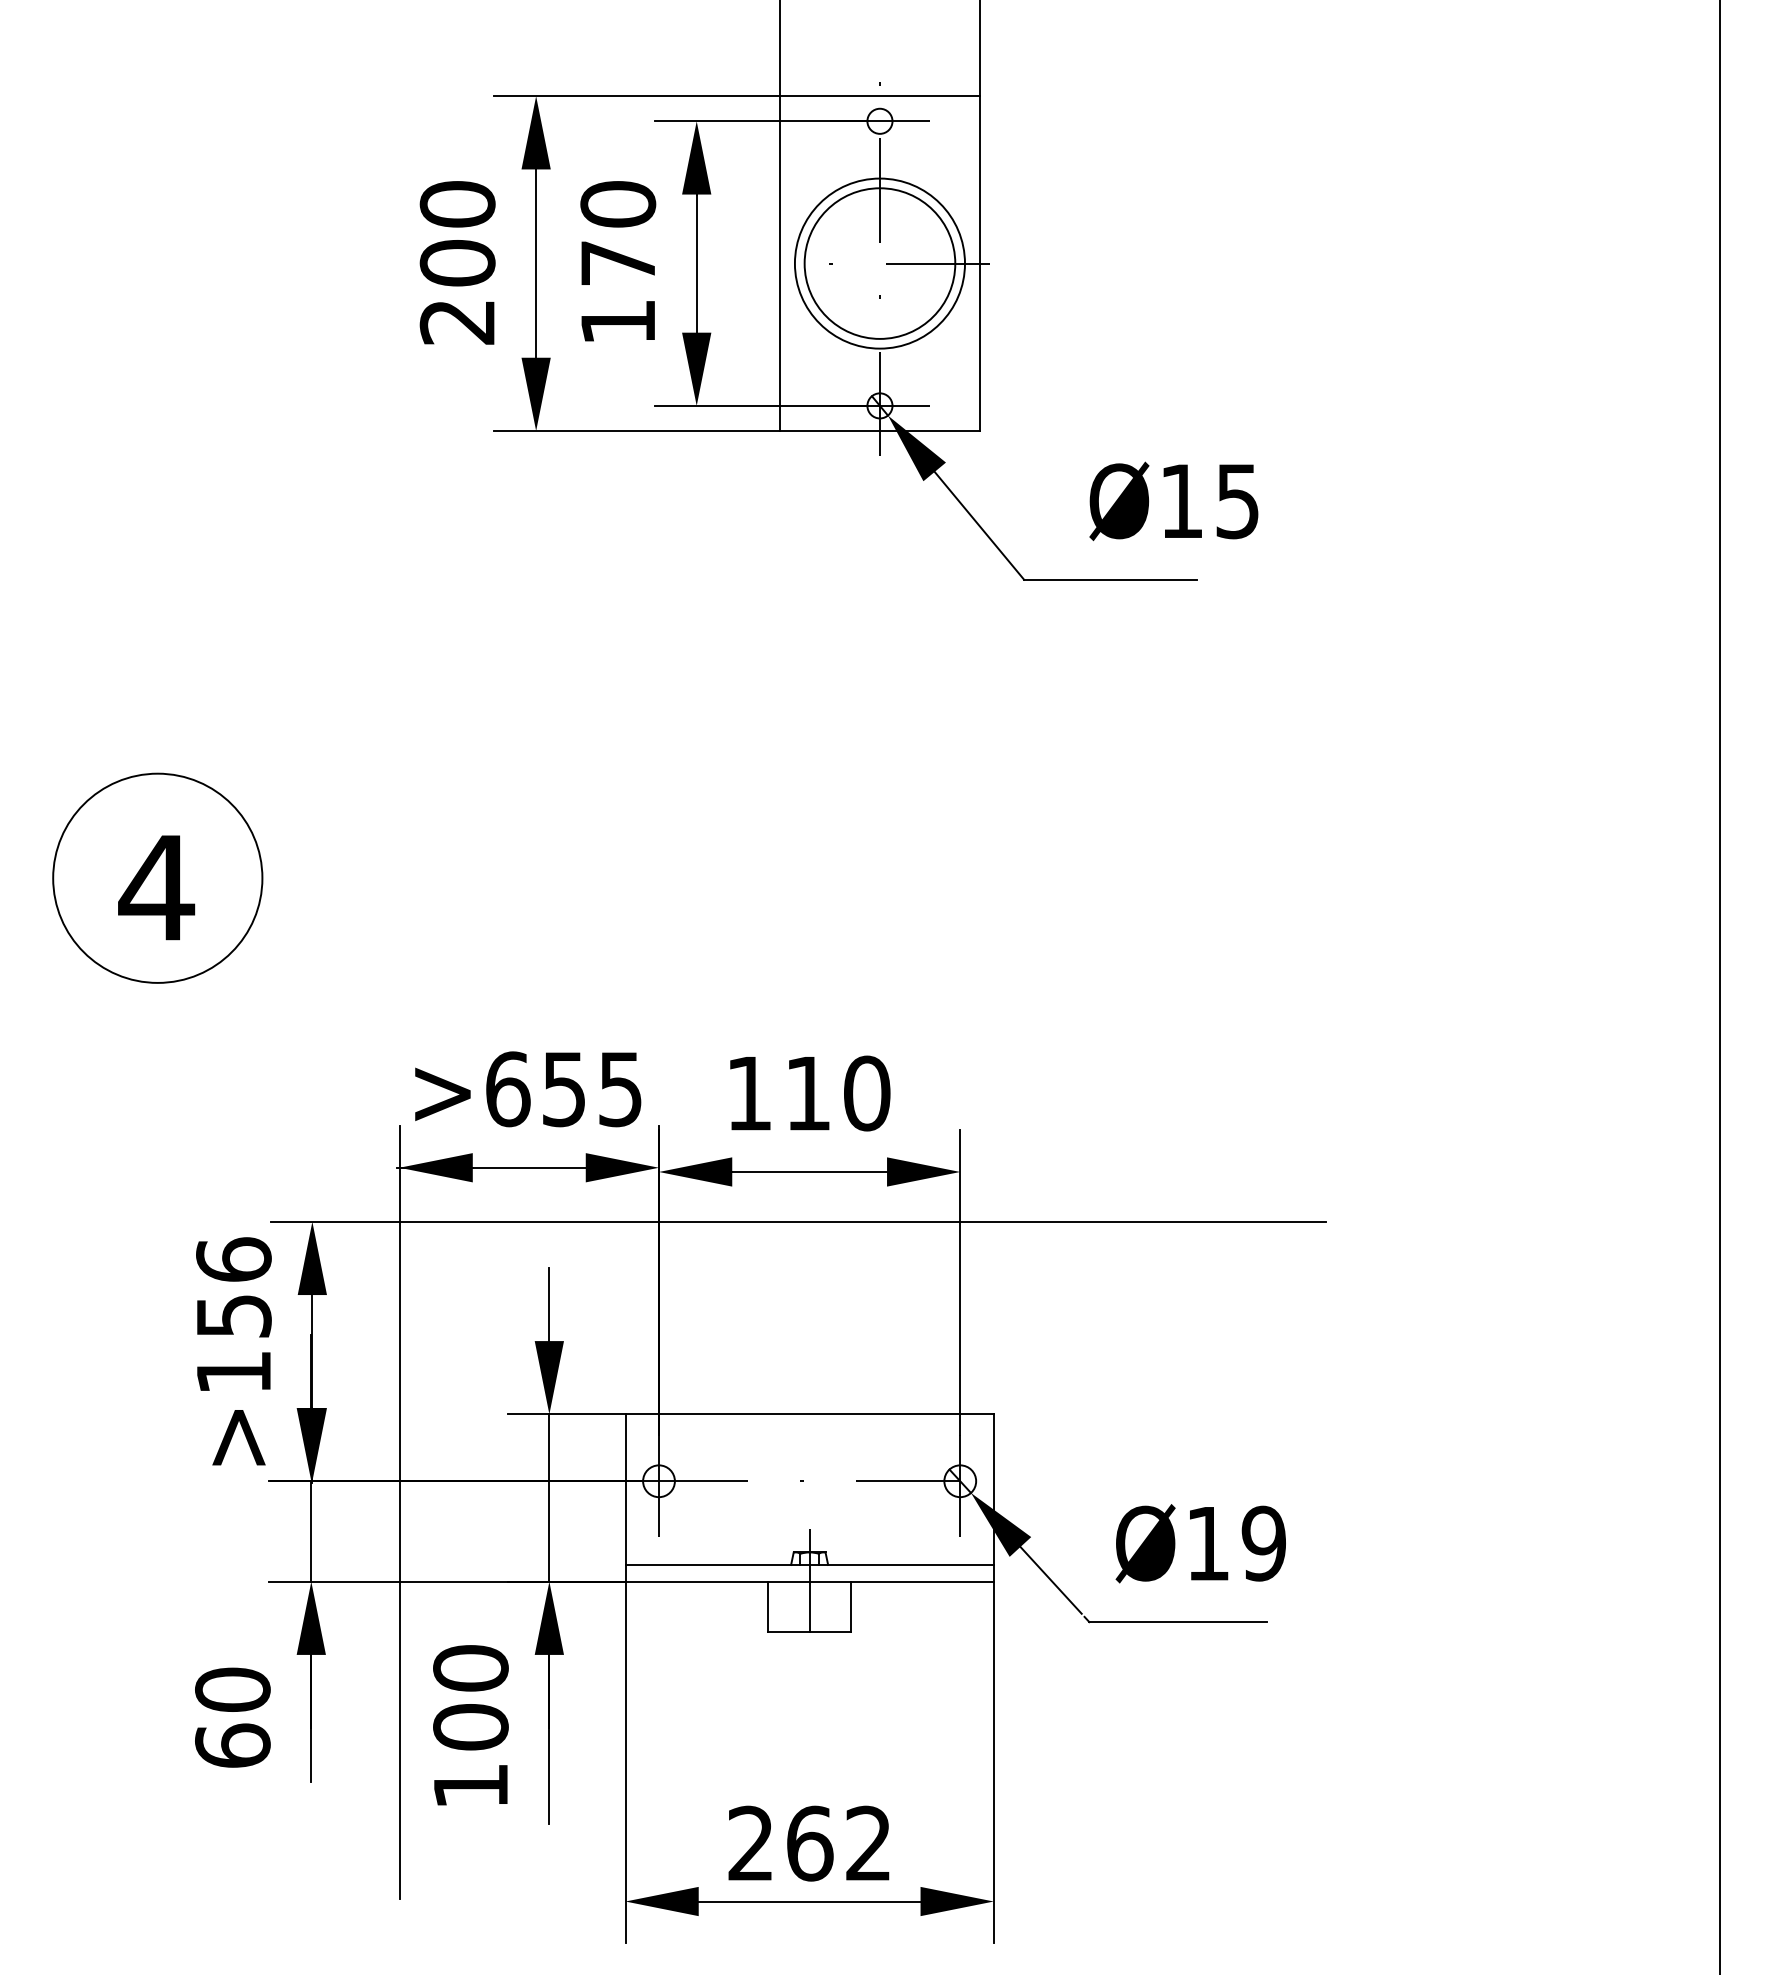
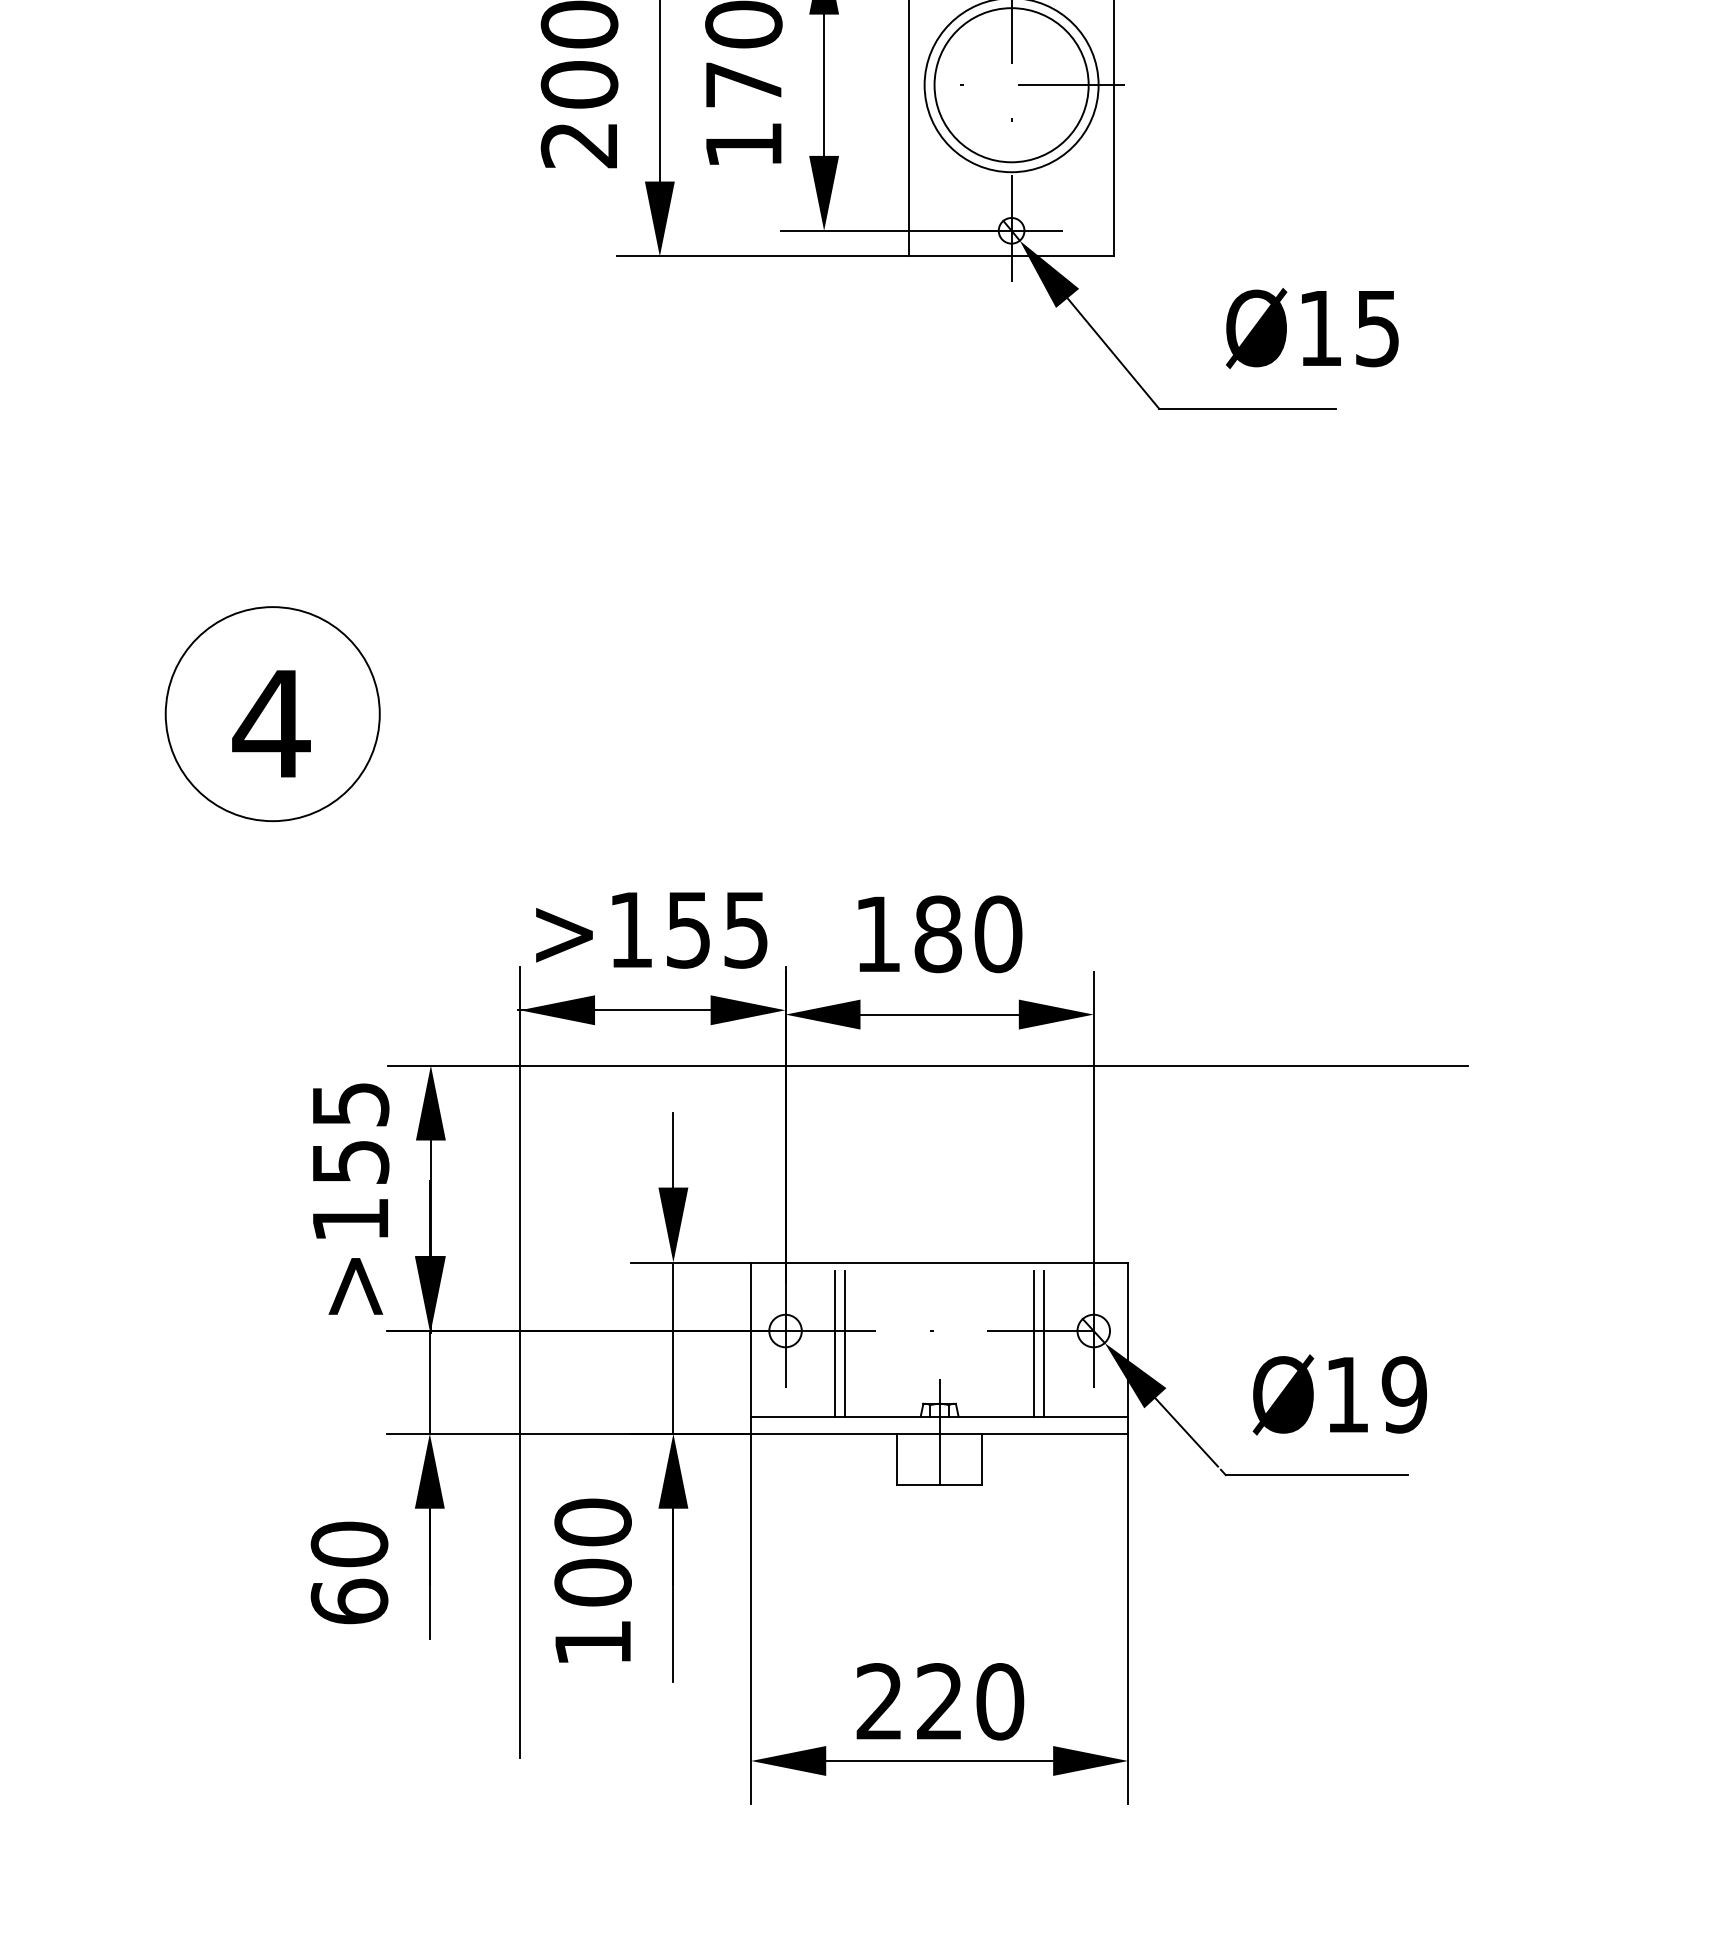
text: (508, 1089) -> (631, 930), >655 -> >155
text: (808, 1093) -> (938, 934), 110 -> 180
text: (233, 1259) -> (350, 1104), >156 -> >155
line: (707, 1493) -> (835, 1343), added
line: (717, 1493) -> (845, 1343), added
line: (901, 1493) -> (1033, 1343), added
line: (911, 1493) -> (1043, 1343), added
text: (839, 1843) -> (970, 1701), 262 -> 220

